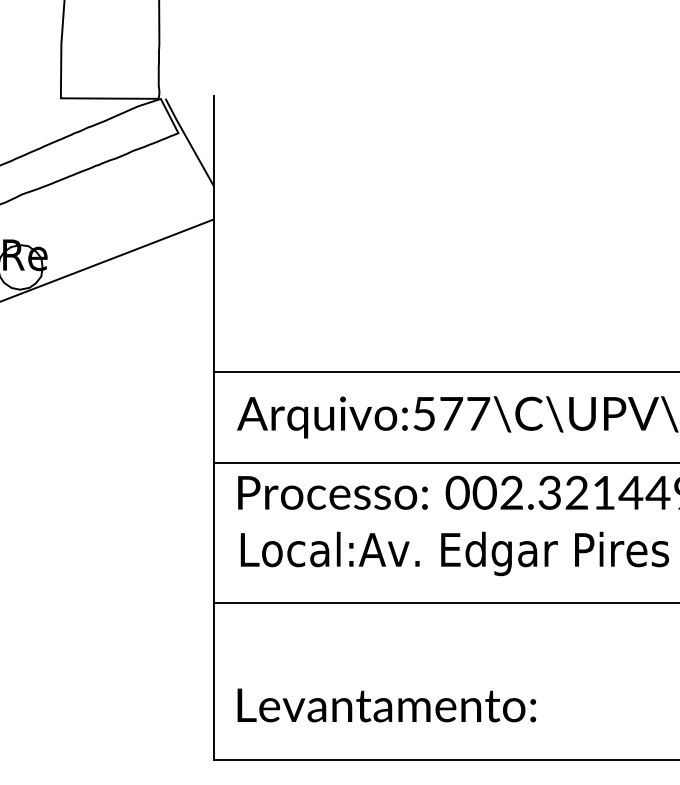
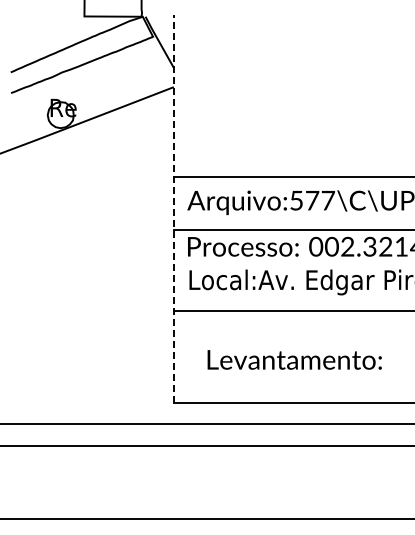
line: (213, 427) -> (173, 208), solid -> dashed
text: (386, 704) -> (294, 359), moved

